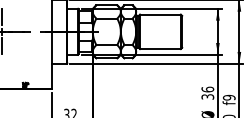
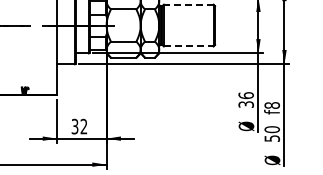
line: (160, 14) -> (188, 4), solid -> dashed
line: (160, 49) -> (188, 46), solid -> dashed
text: (228, 97) -> (271, 105), f9 -> f8

